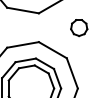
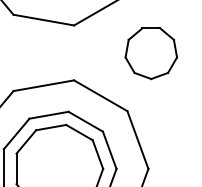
part: (78, 27) -> (149, 52), size x1.67

